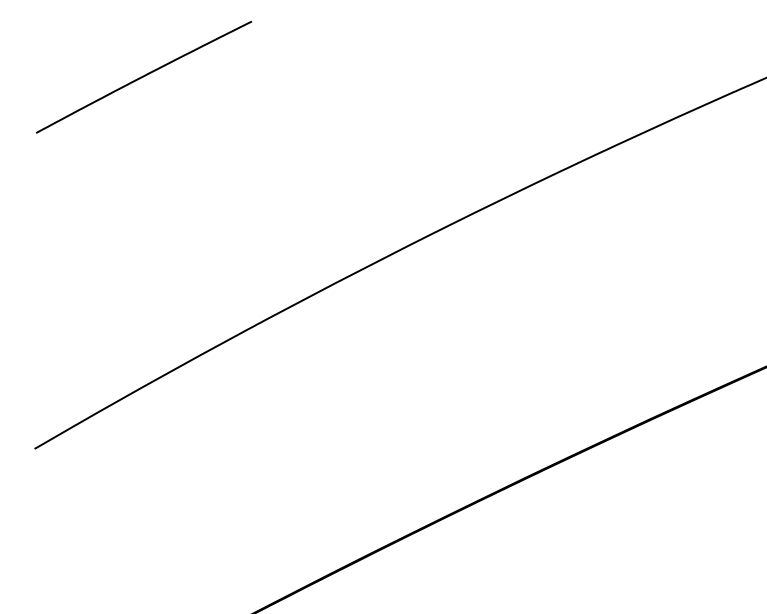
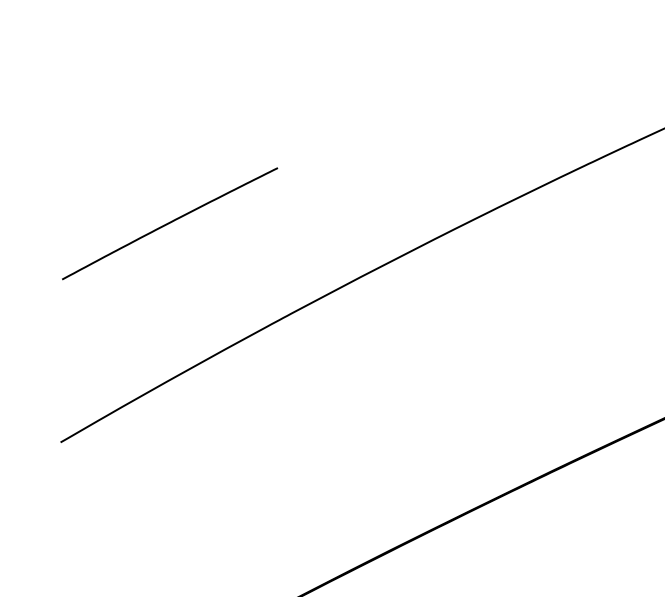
curve: (144, 76) -> (170, 223), moved

